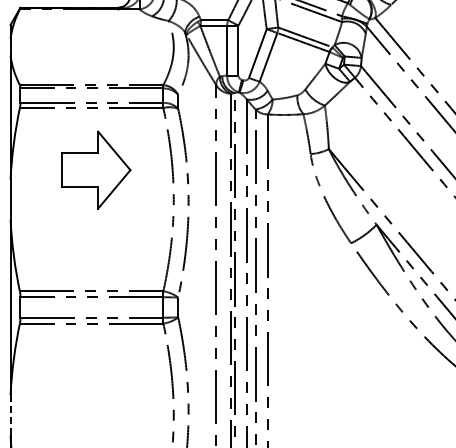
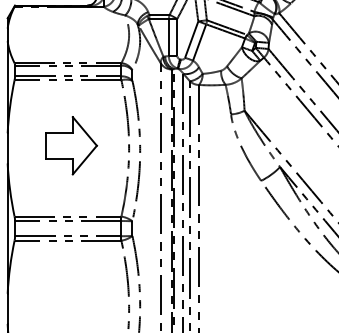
part: (96, 169) -> (71, 145), moved
line: (10, 415) -> (7, 309), dashed -> solid

